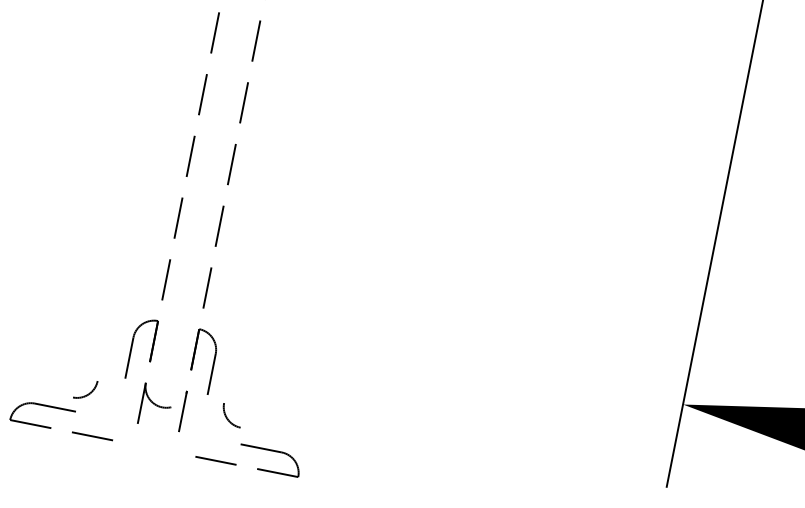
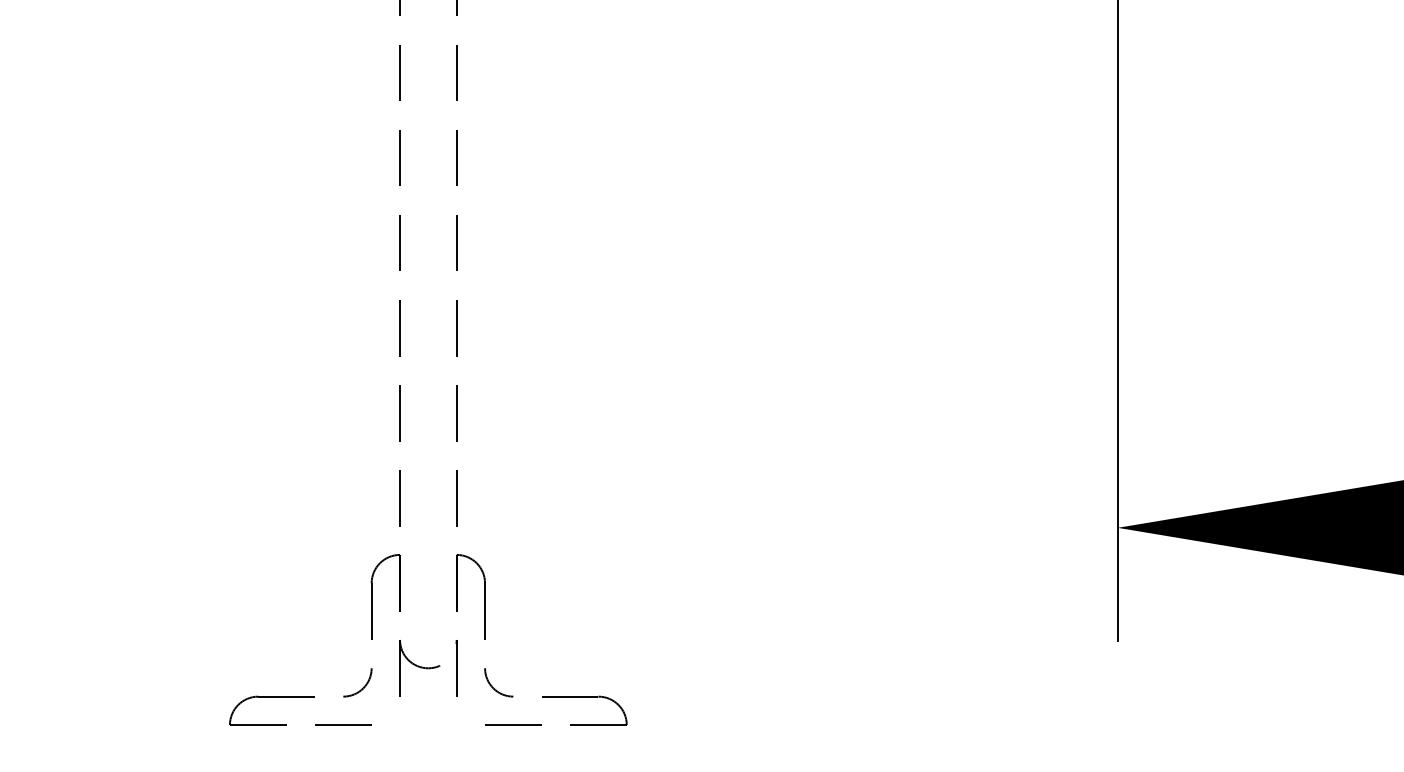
arc: (88, 393) -> (362, 687), moved
arc: (227, 416) -> (492, 685), moved

